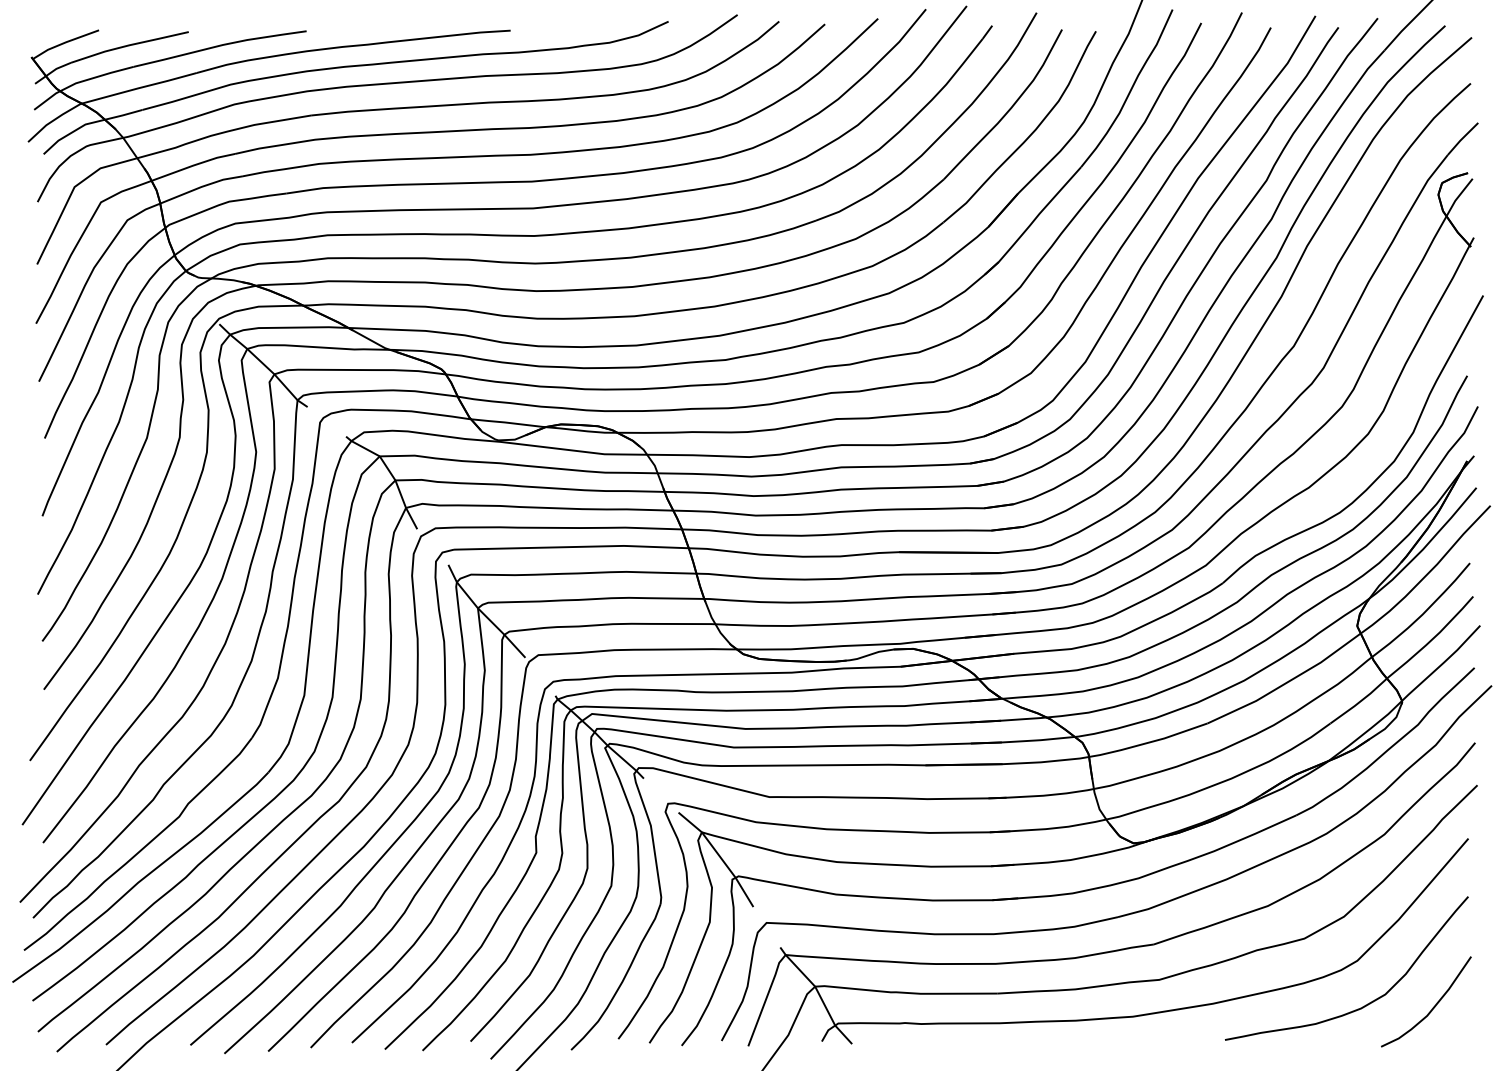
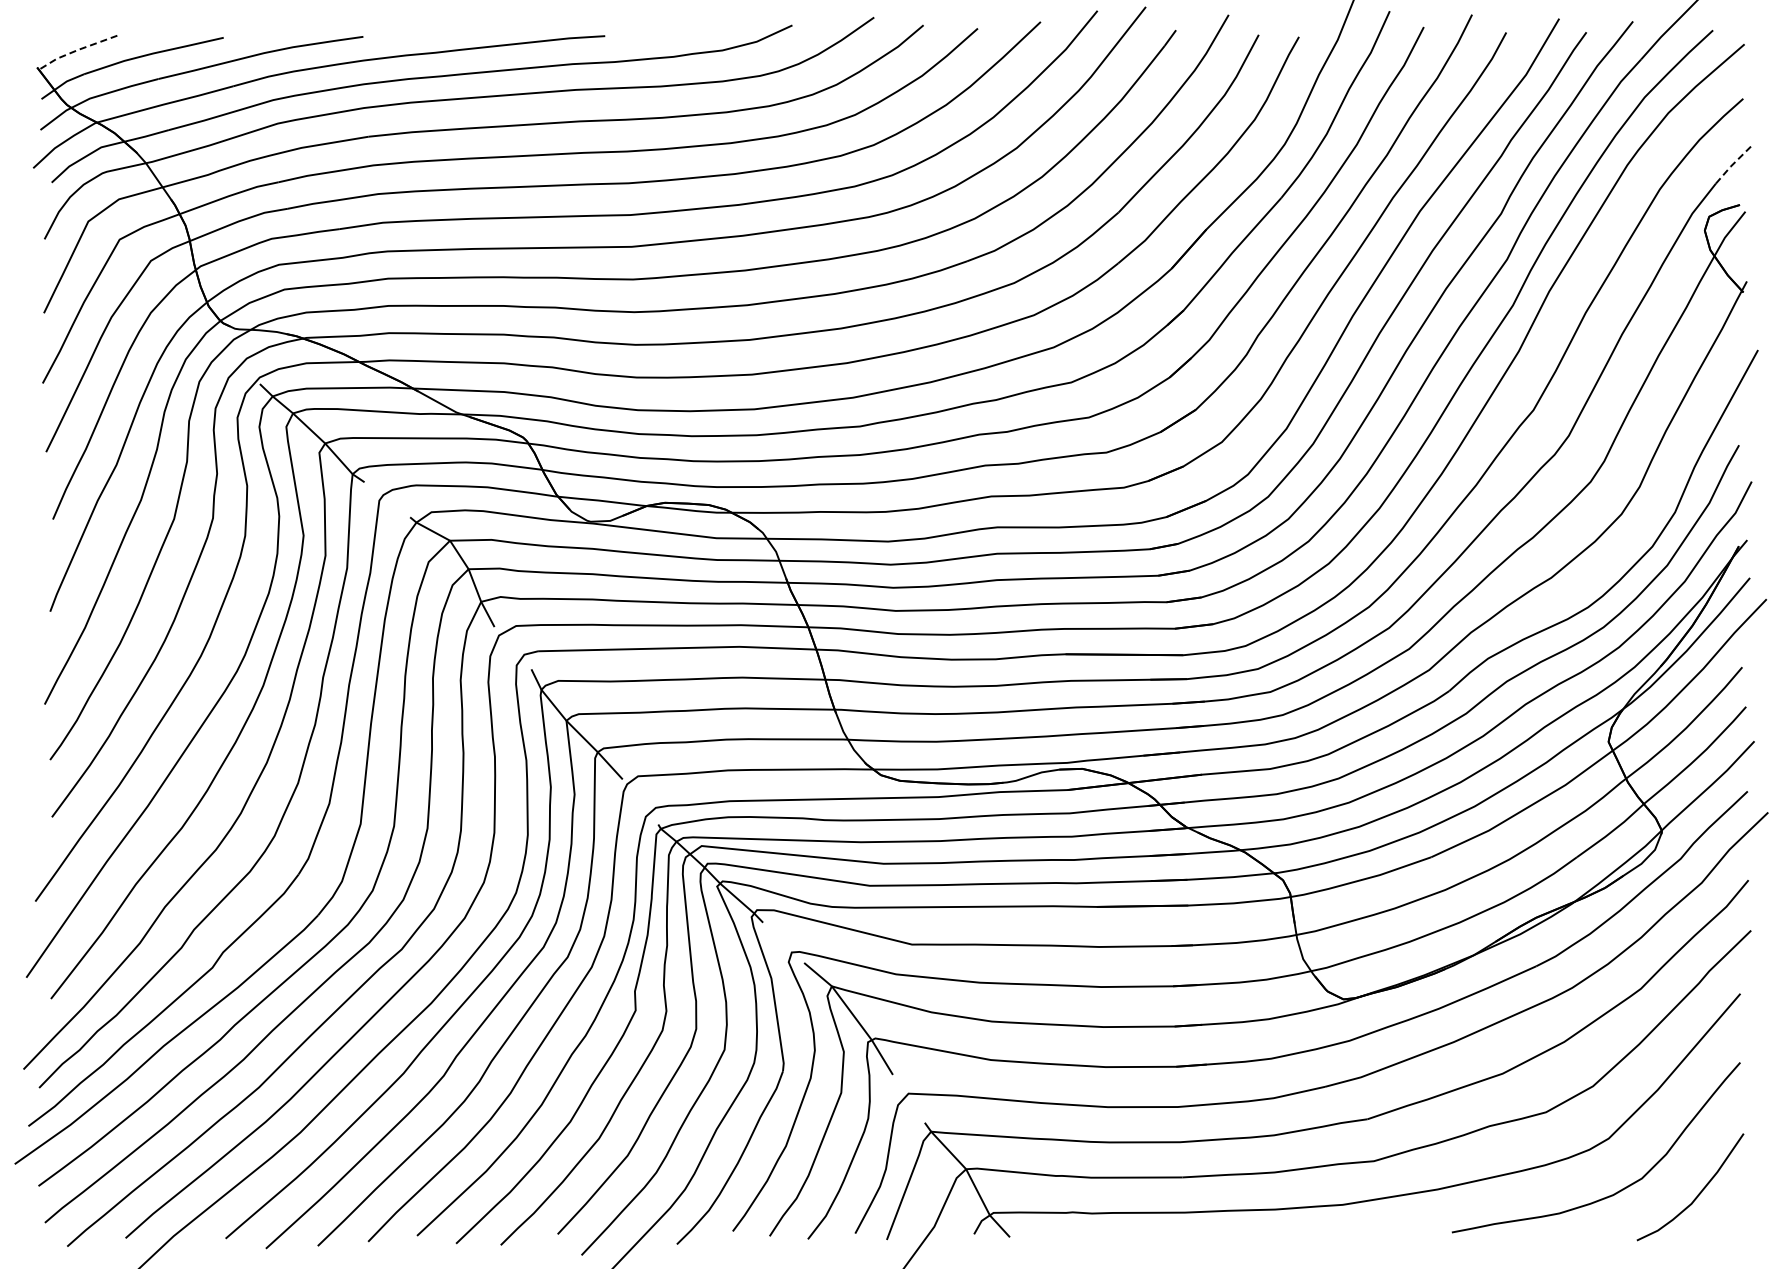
line: (64, 42) -> (76, 50), solid -> dashed
line: (1462, 138) -> (1733, 163), solid -> dashed

